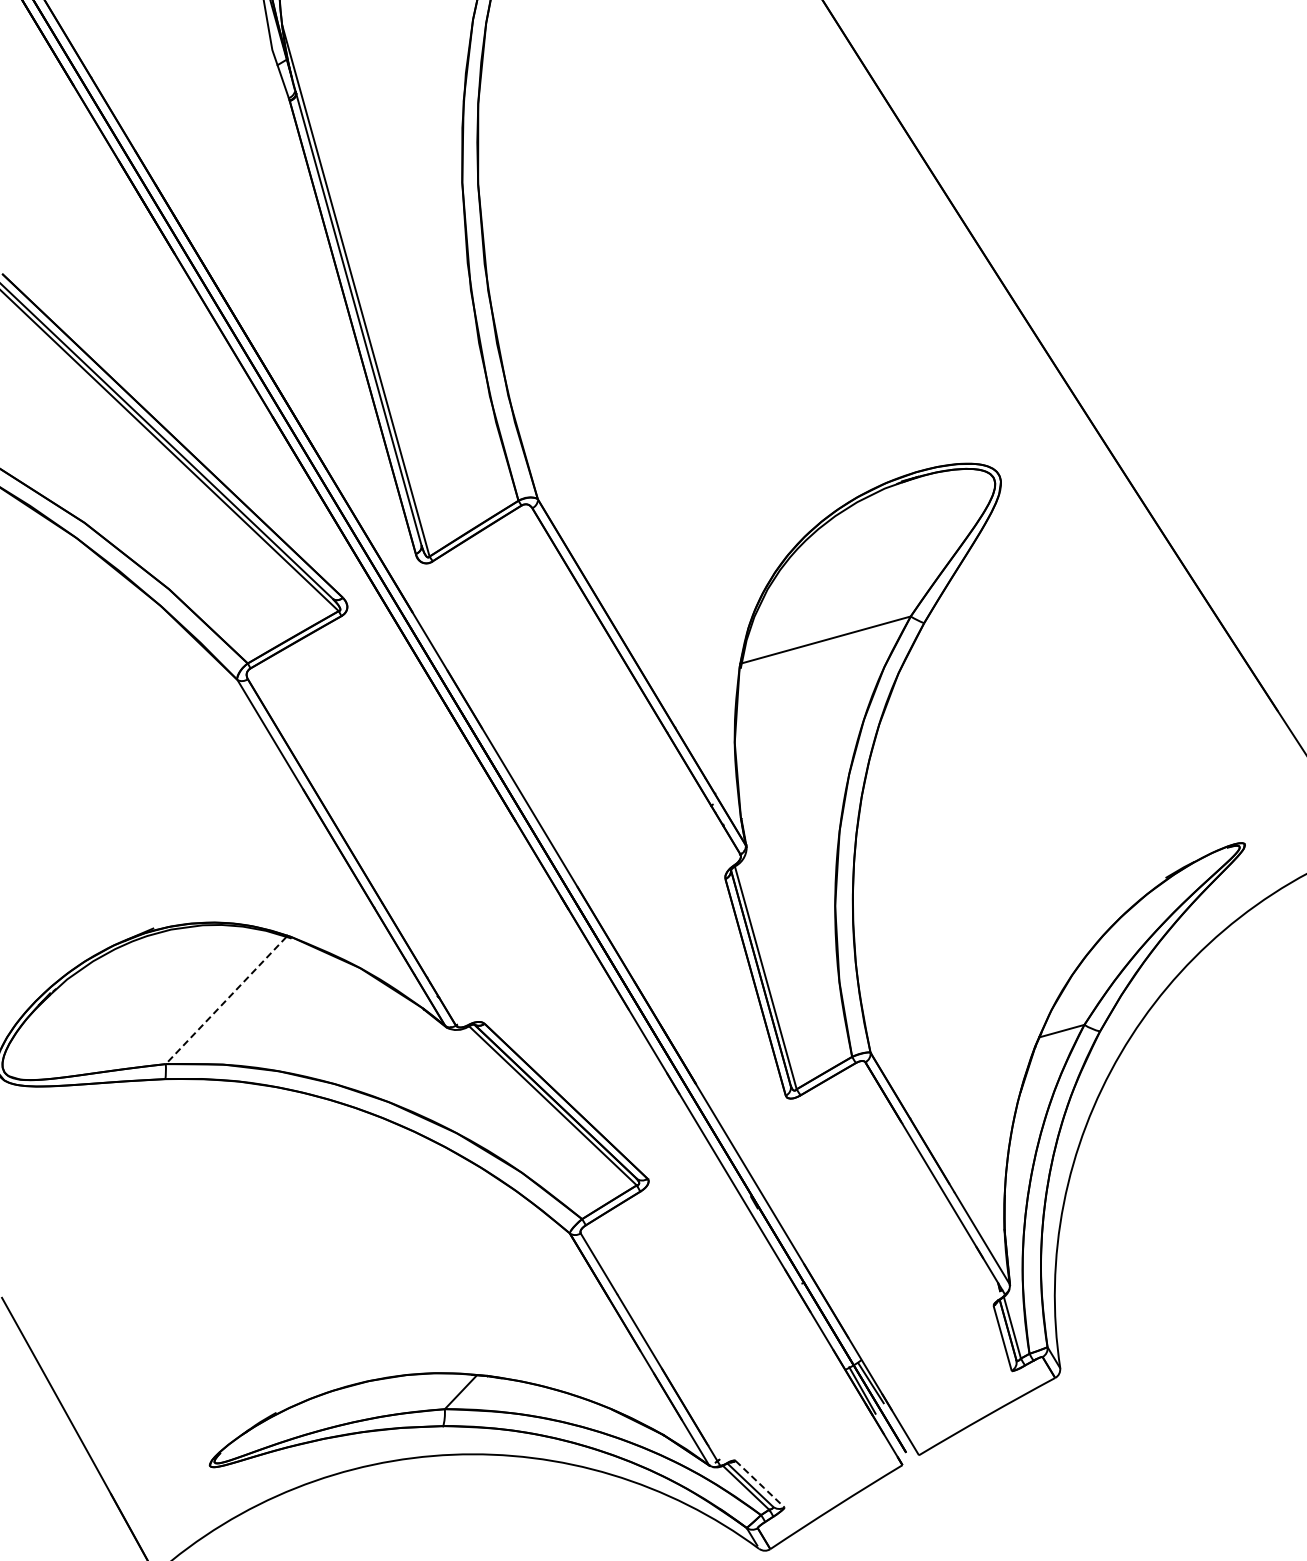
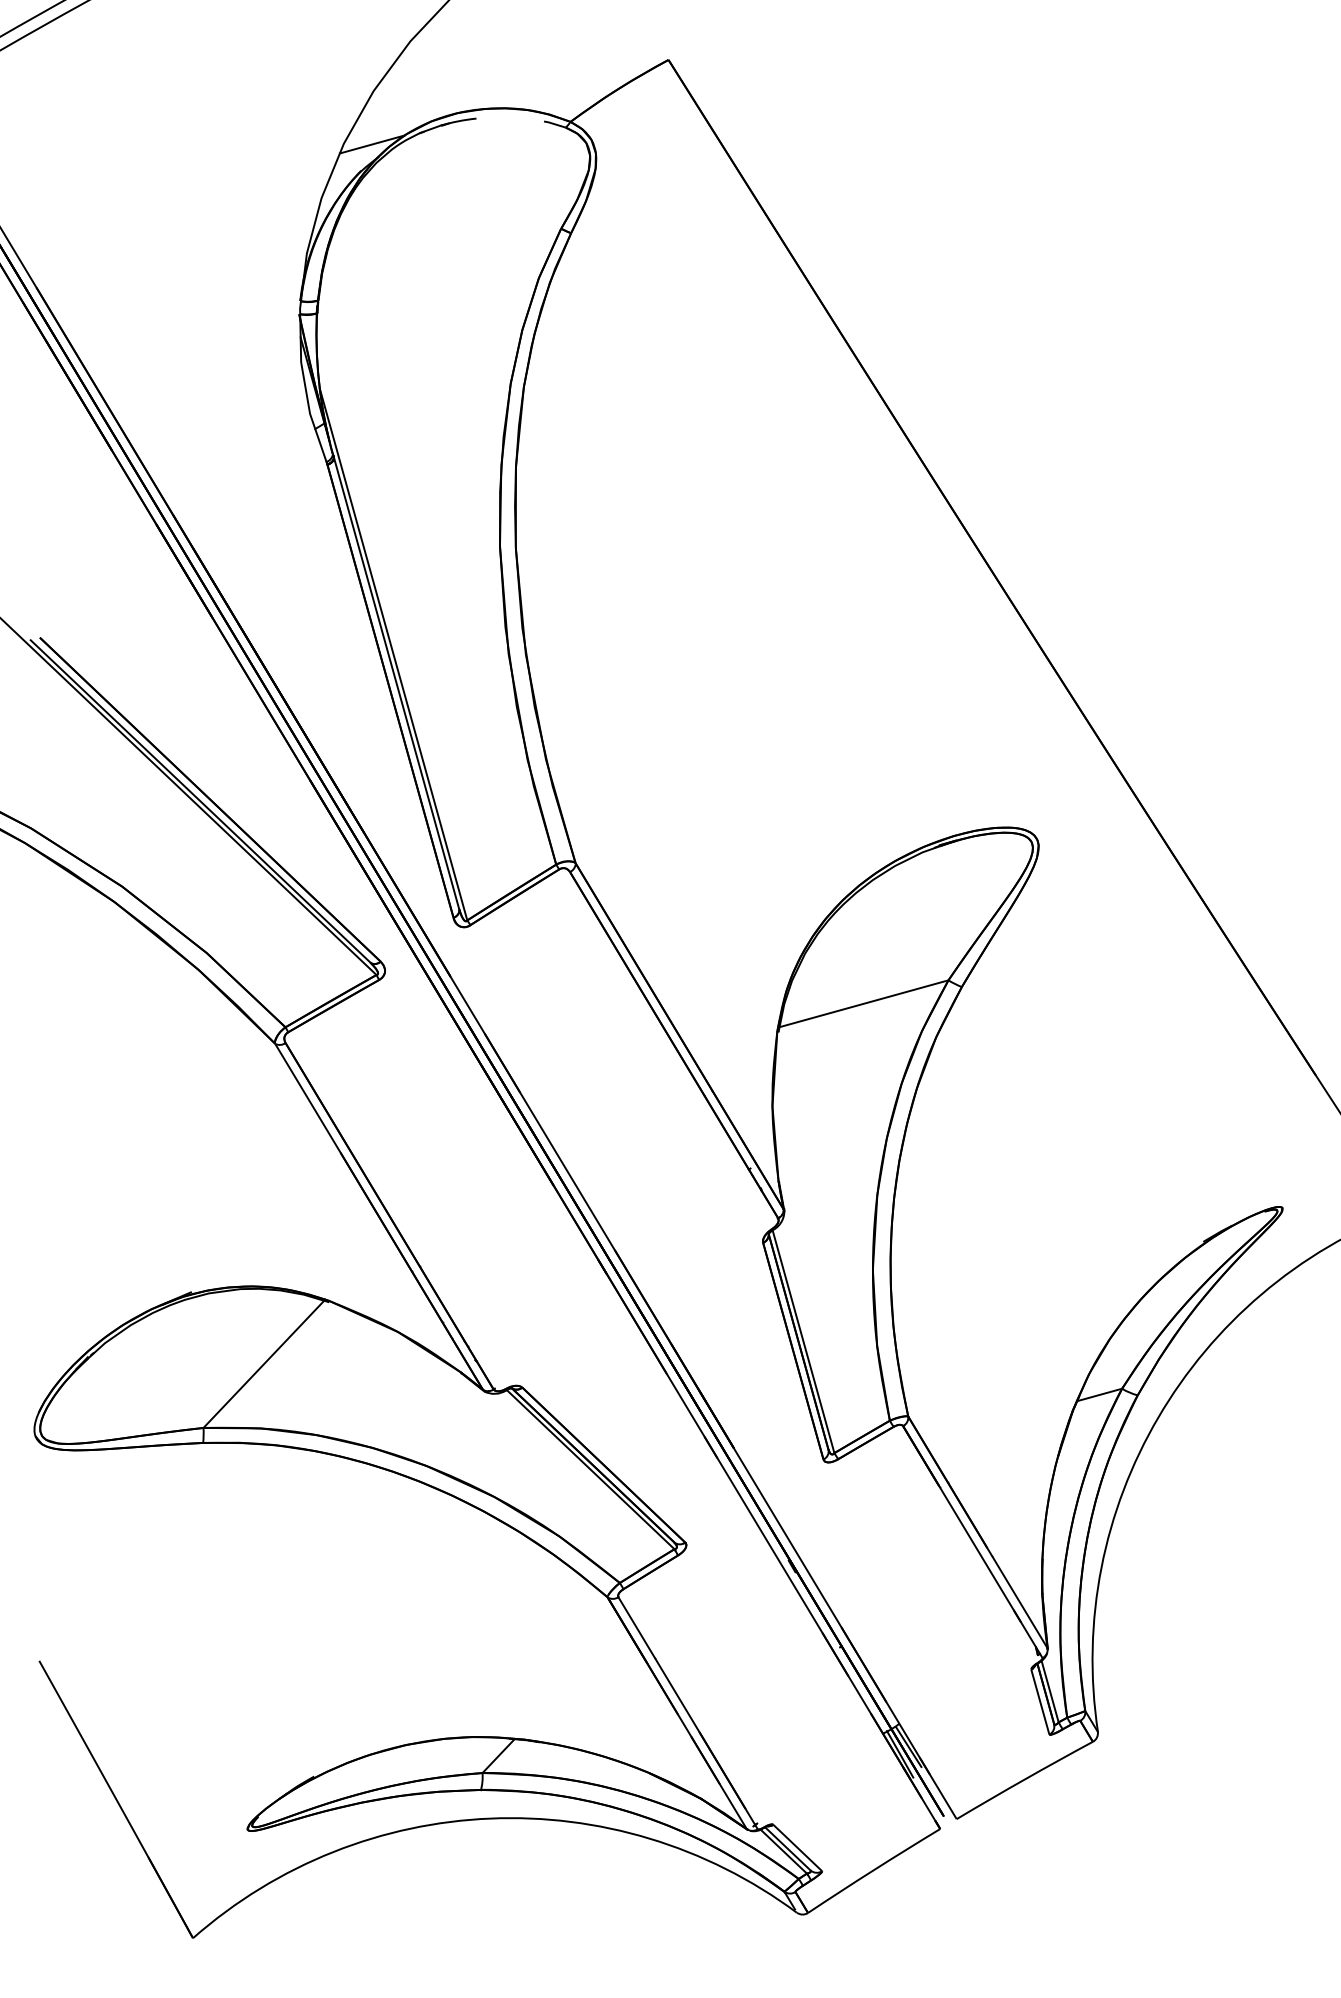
line: (225, 1000) -> (263, 1364), dashed -> solid
line: (760, 1484) -> (798, 1848), dashed -> solid

